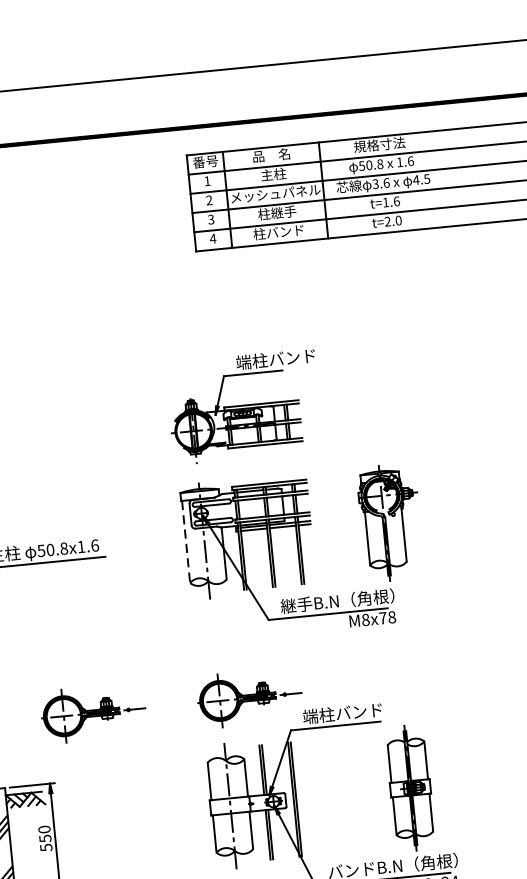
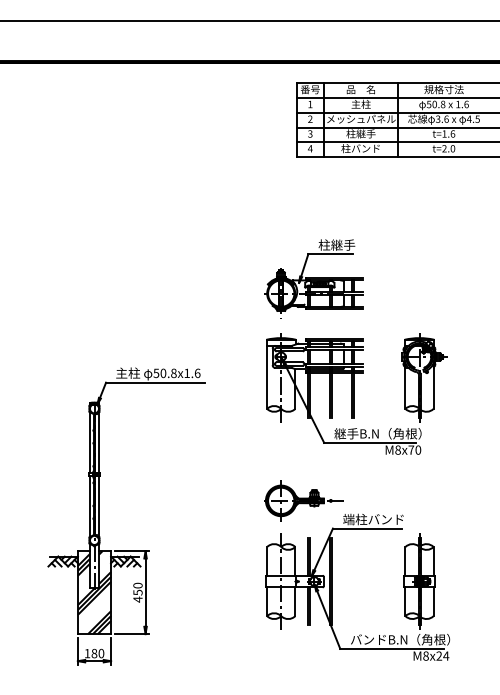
text: (274, 358) -> (348, 244), 端柱バンド -> 柱継手
line: (186, 542) -> (267, 377), dashed -> solid
text: (392, 617) -> (418, 450), M8x78 -> M8x70
part: (92, 712) -> (183, 500), removed
text: (45, 847) -> (137, 599), 550 -> 450

